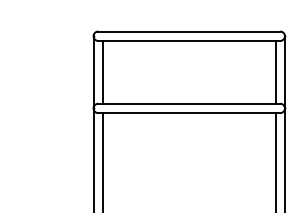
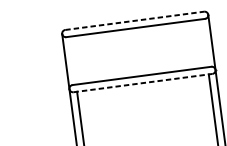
line: (189, 31) -> (134, 20), solid -> dashed
line: (102, 71) -> (72, 60), removed
line: (275, 71) -> (204, 42), removed
line: (189, 113) -> (143, 83), solid -> dashed

